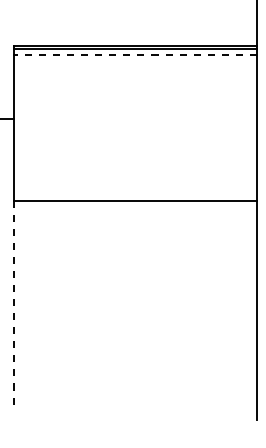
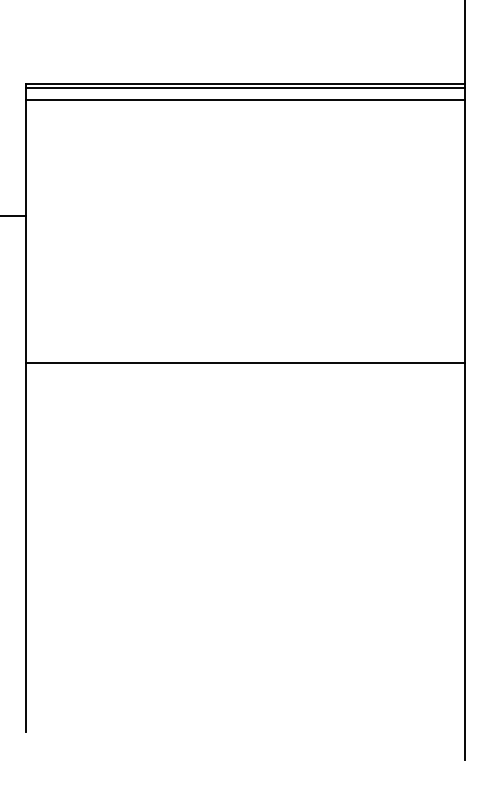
line: (135, 55) -> (245, 100), dashed -> solid
line: (14, 303) -> (26, 548), dashed -> solid

